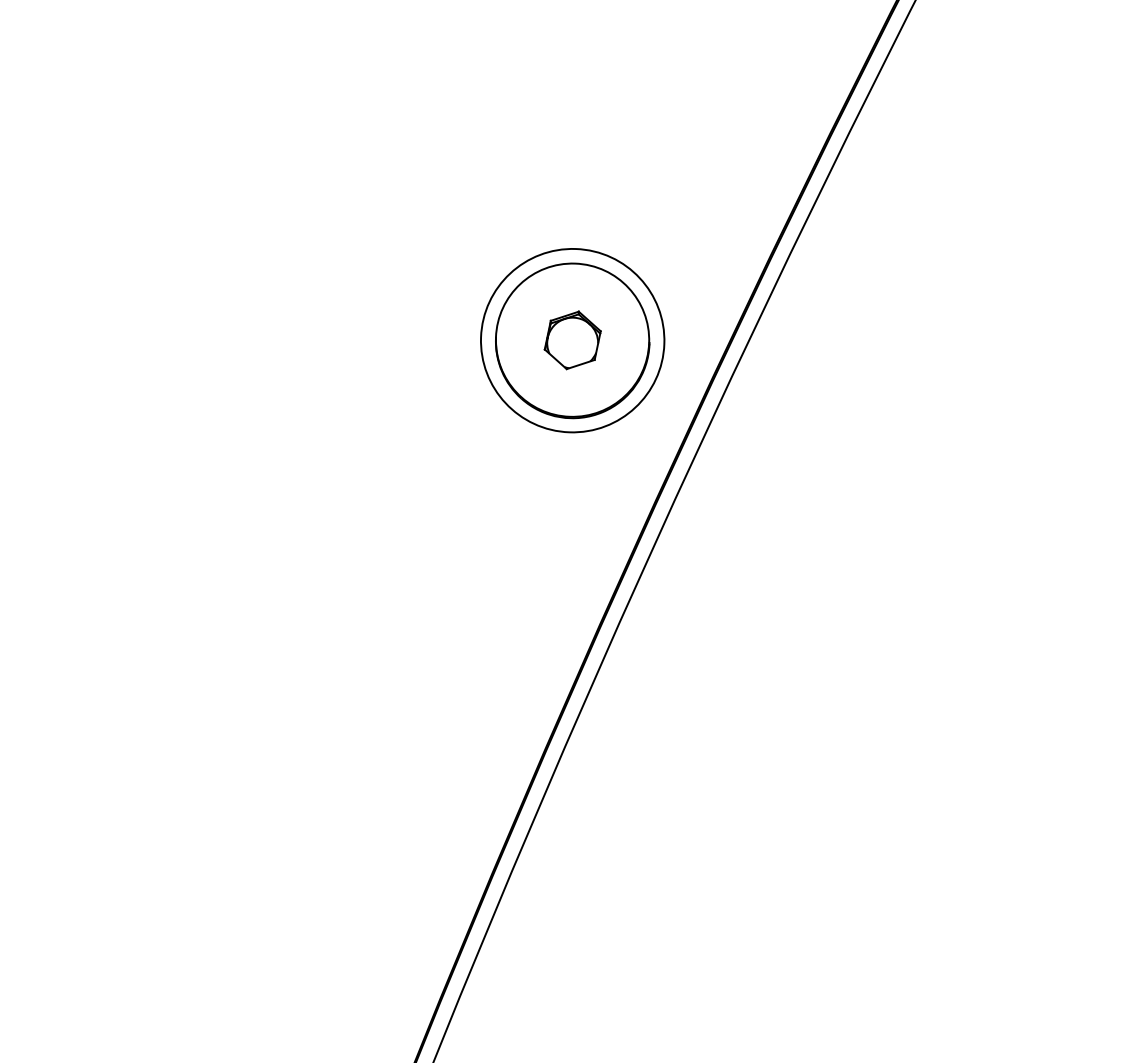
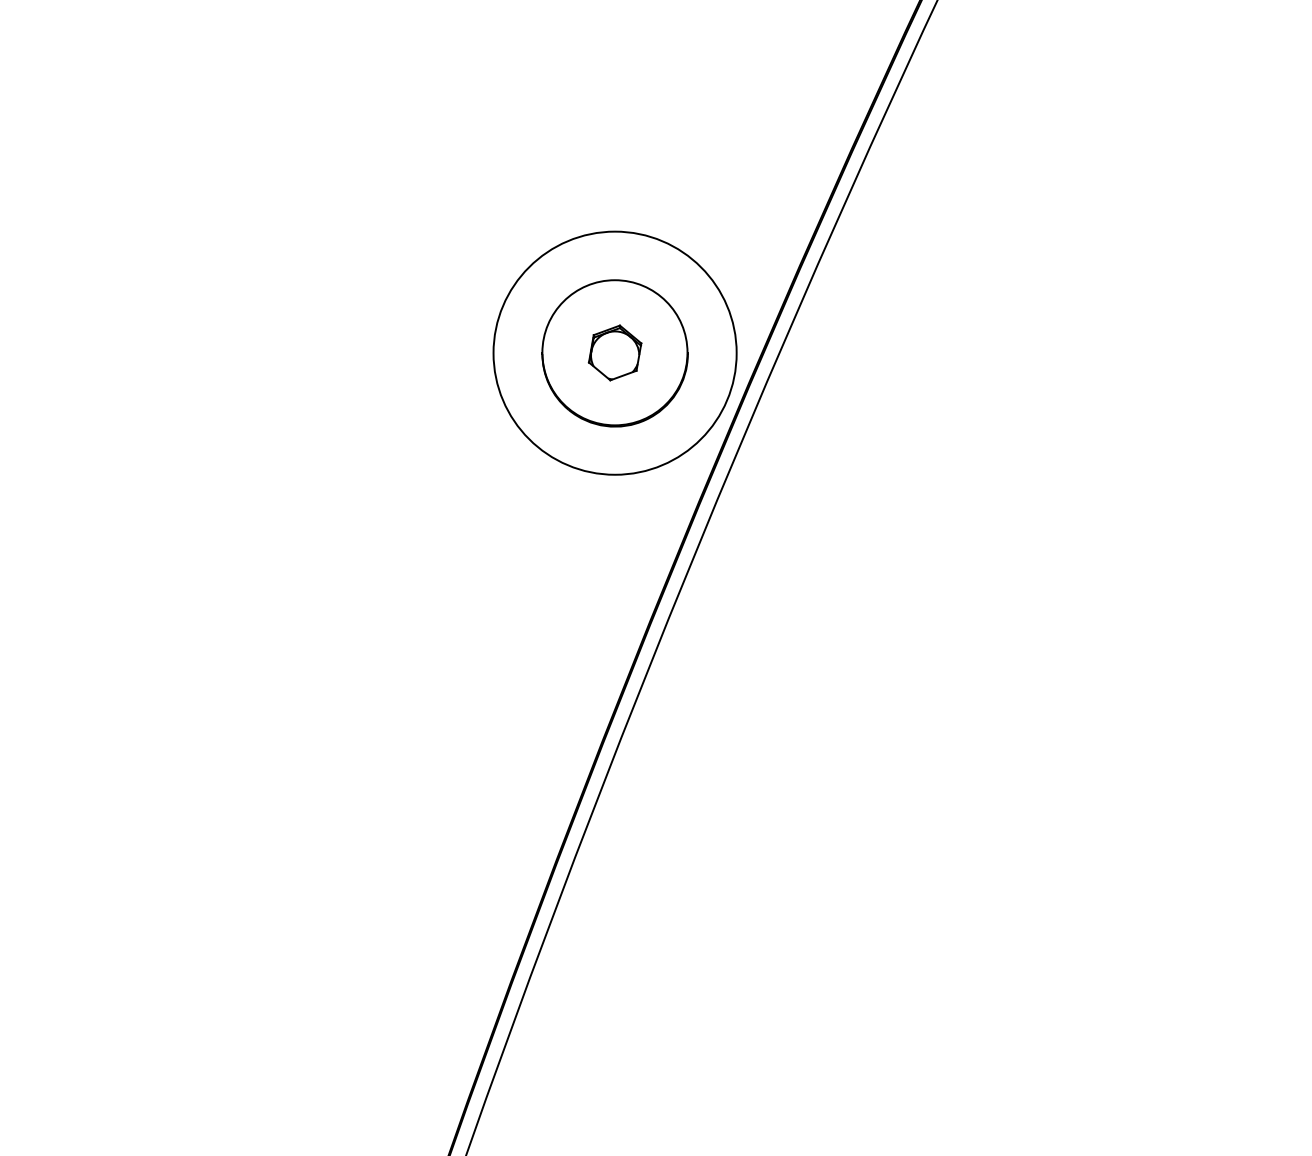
circle: (572, 340) -> (614, 353), size x1.4

